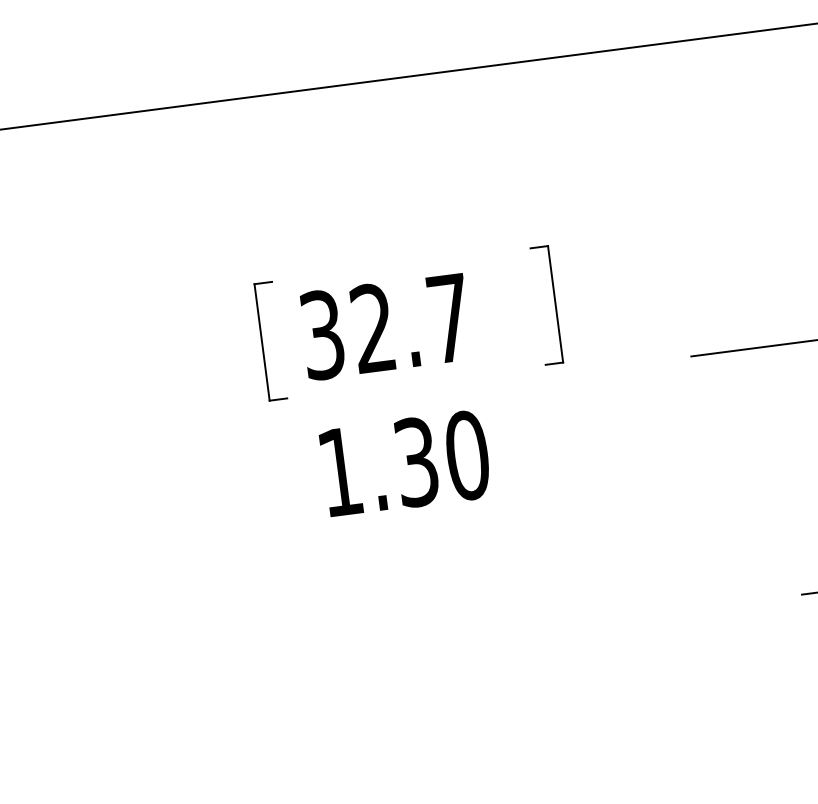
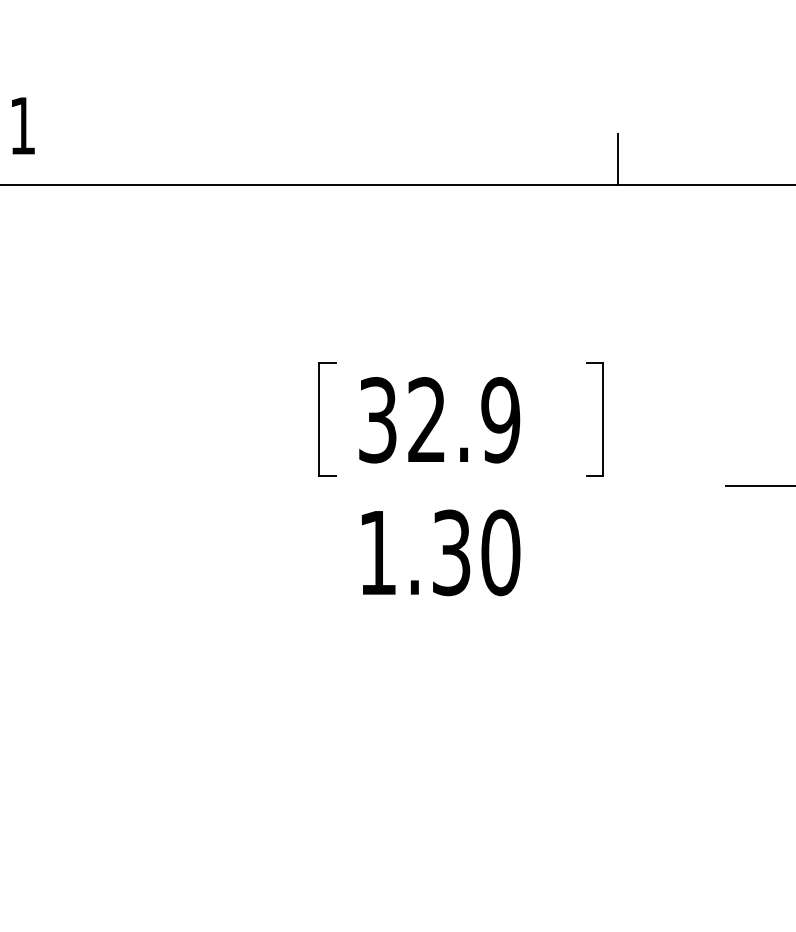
line: (536, 33) -> (618, 159), added
text: (449, 318) -> (500, 420), 32.7 -> 32.9

